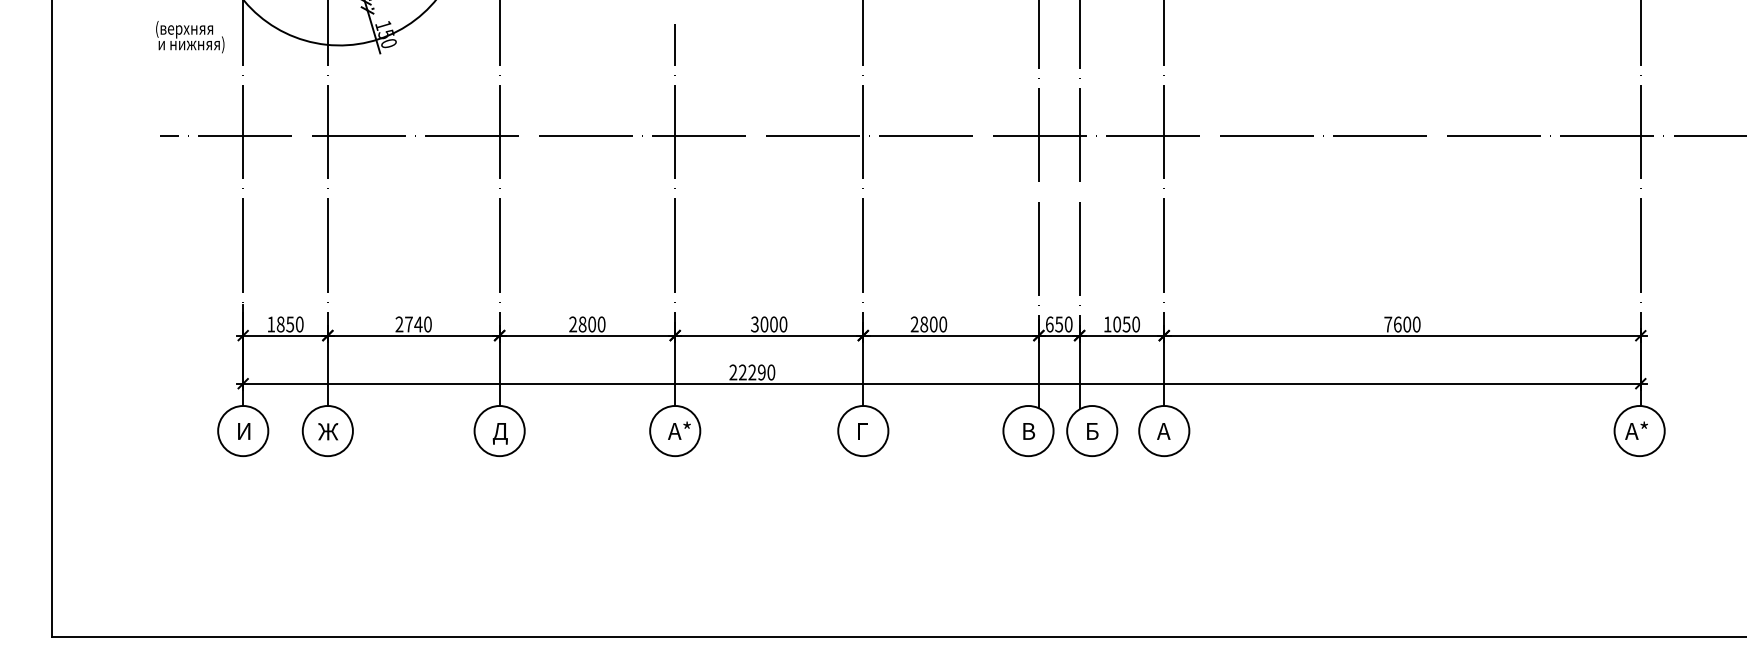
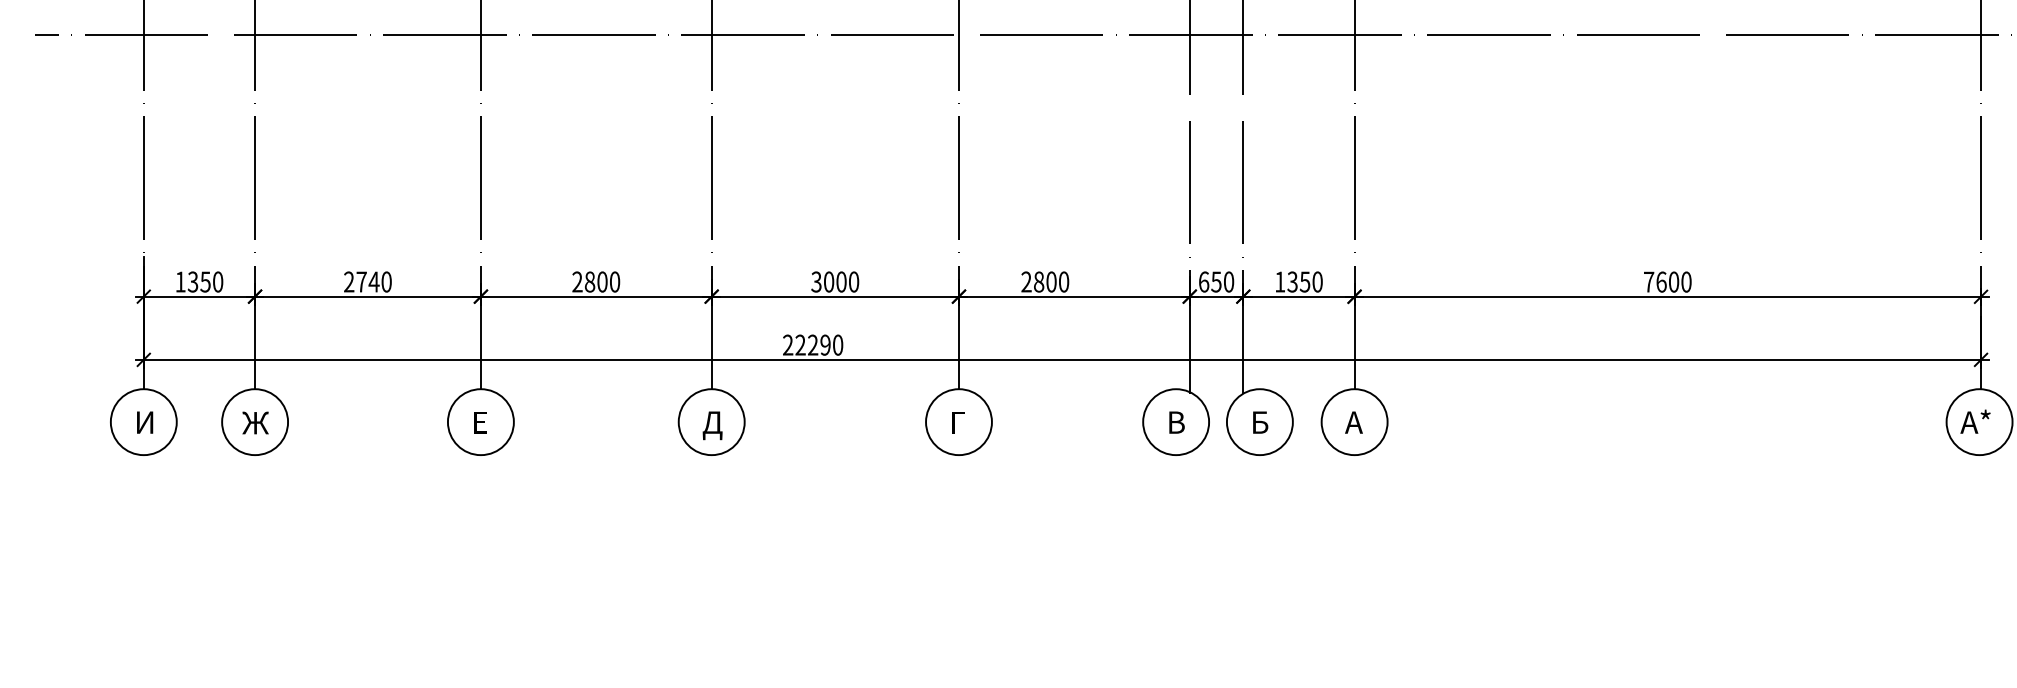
text: (280, 324) -> (192, 282), 1850 -> 1350
text: (1117, 324) -> (1293, 282), 1050 -> 1350
text: (679, 432) -> (717, 424), А* -> Д
text: (499, 433) -> (480, 425), Д -> Е

